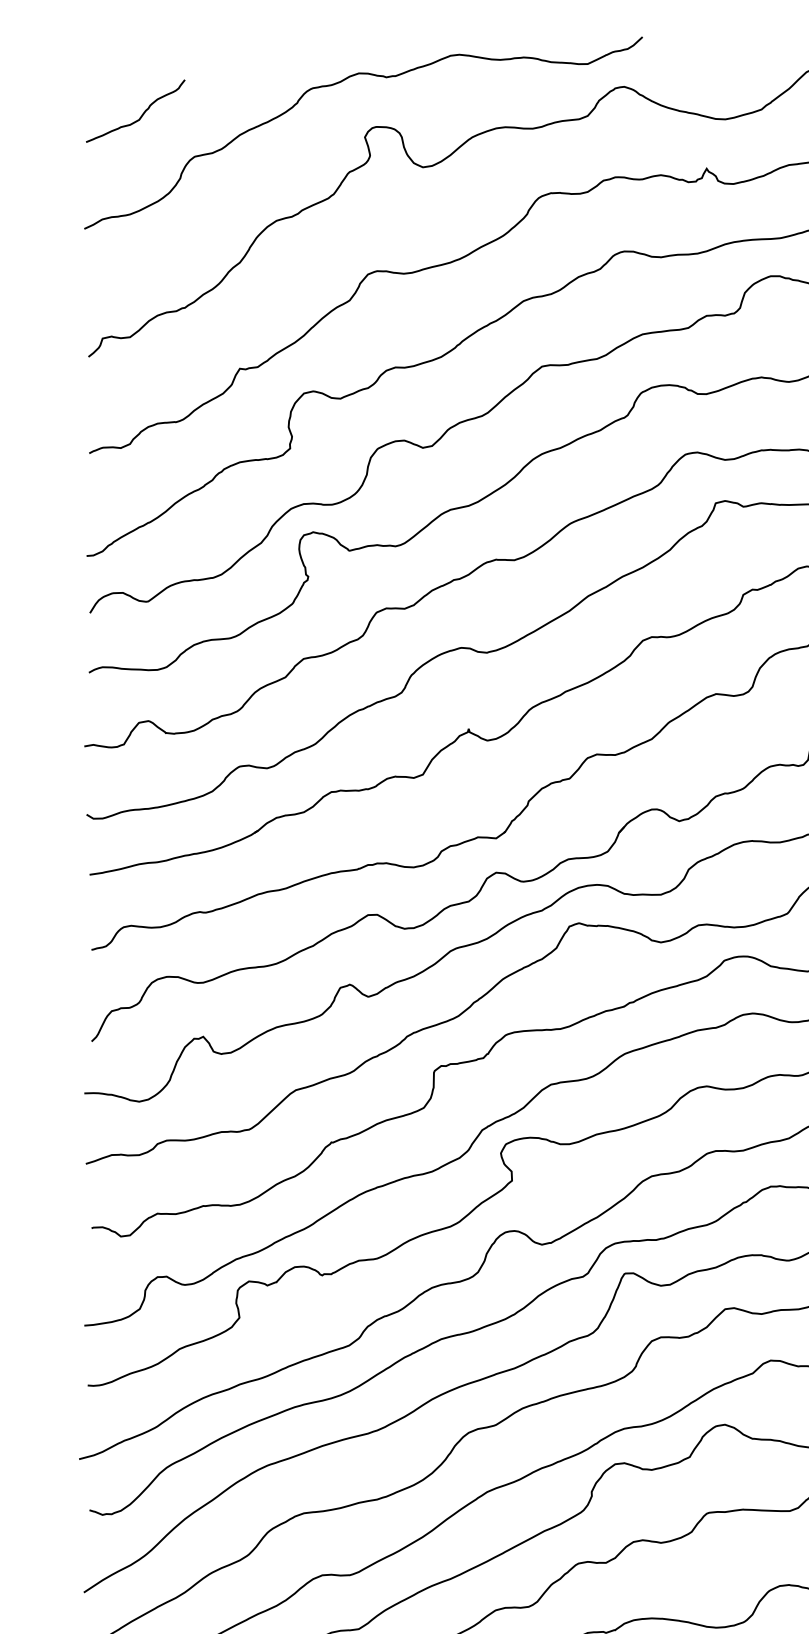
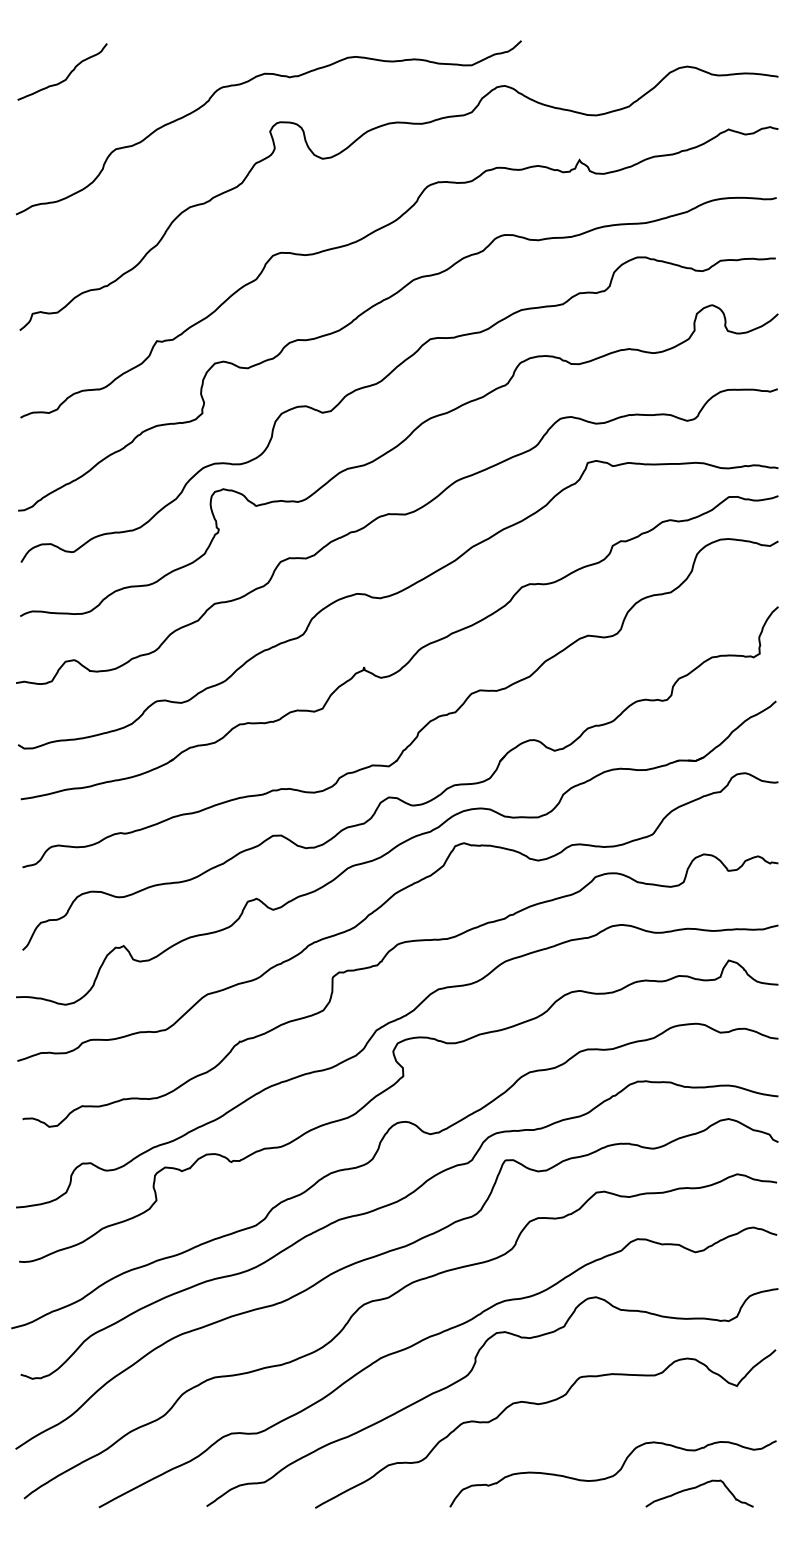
curve: (141, 115) -> (67, 75), moved

